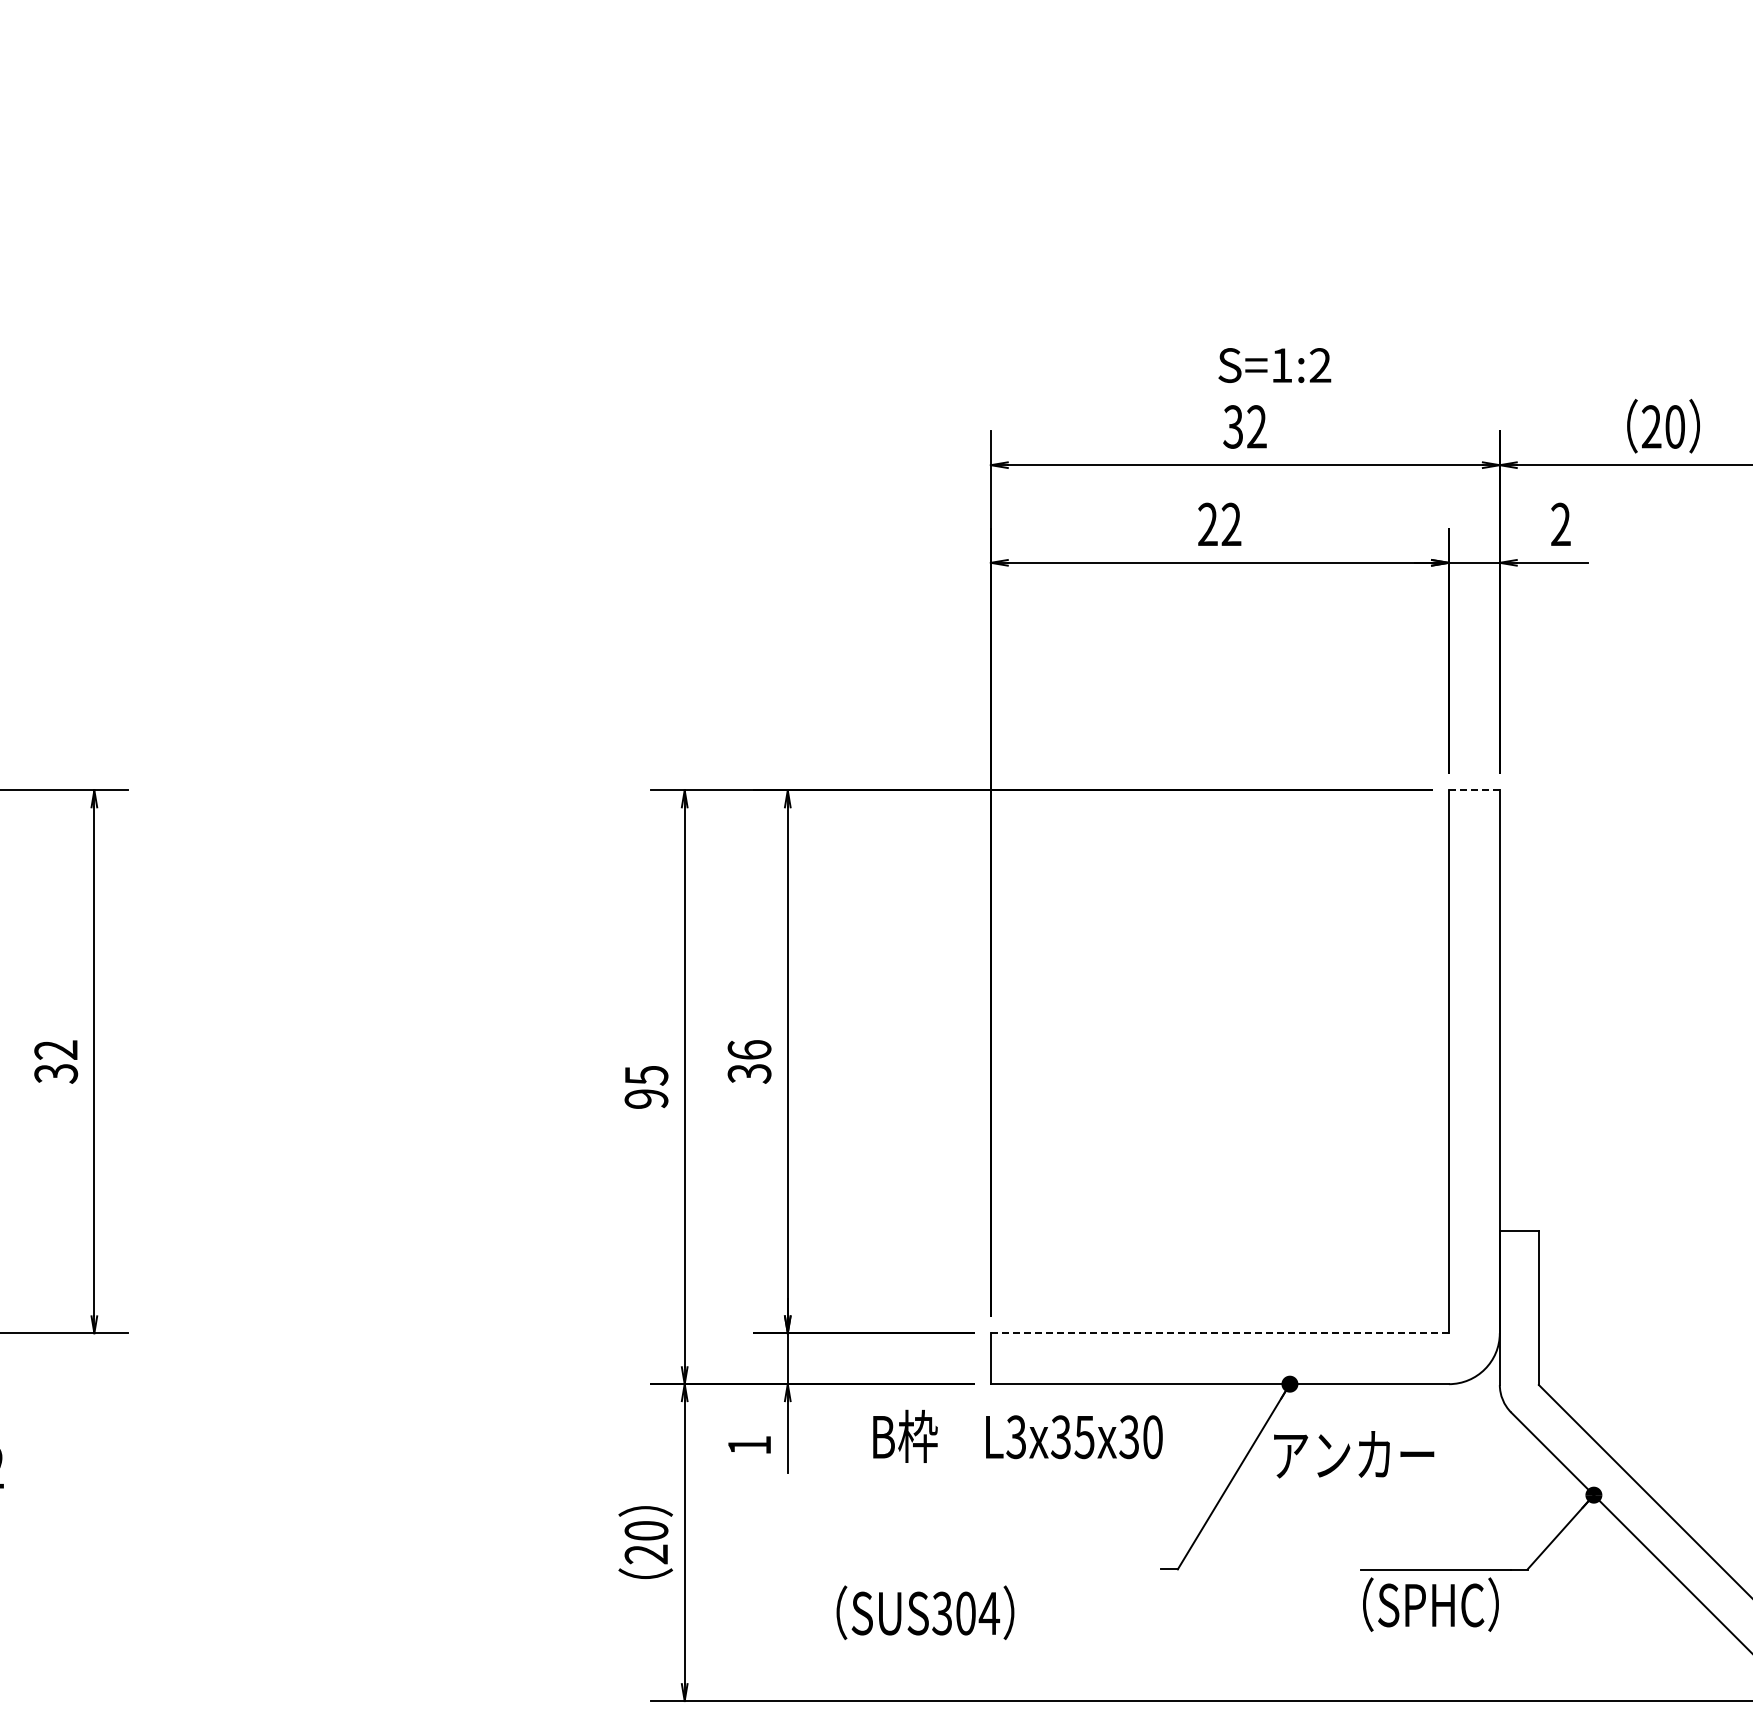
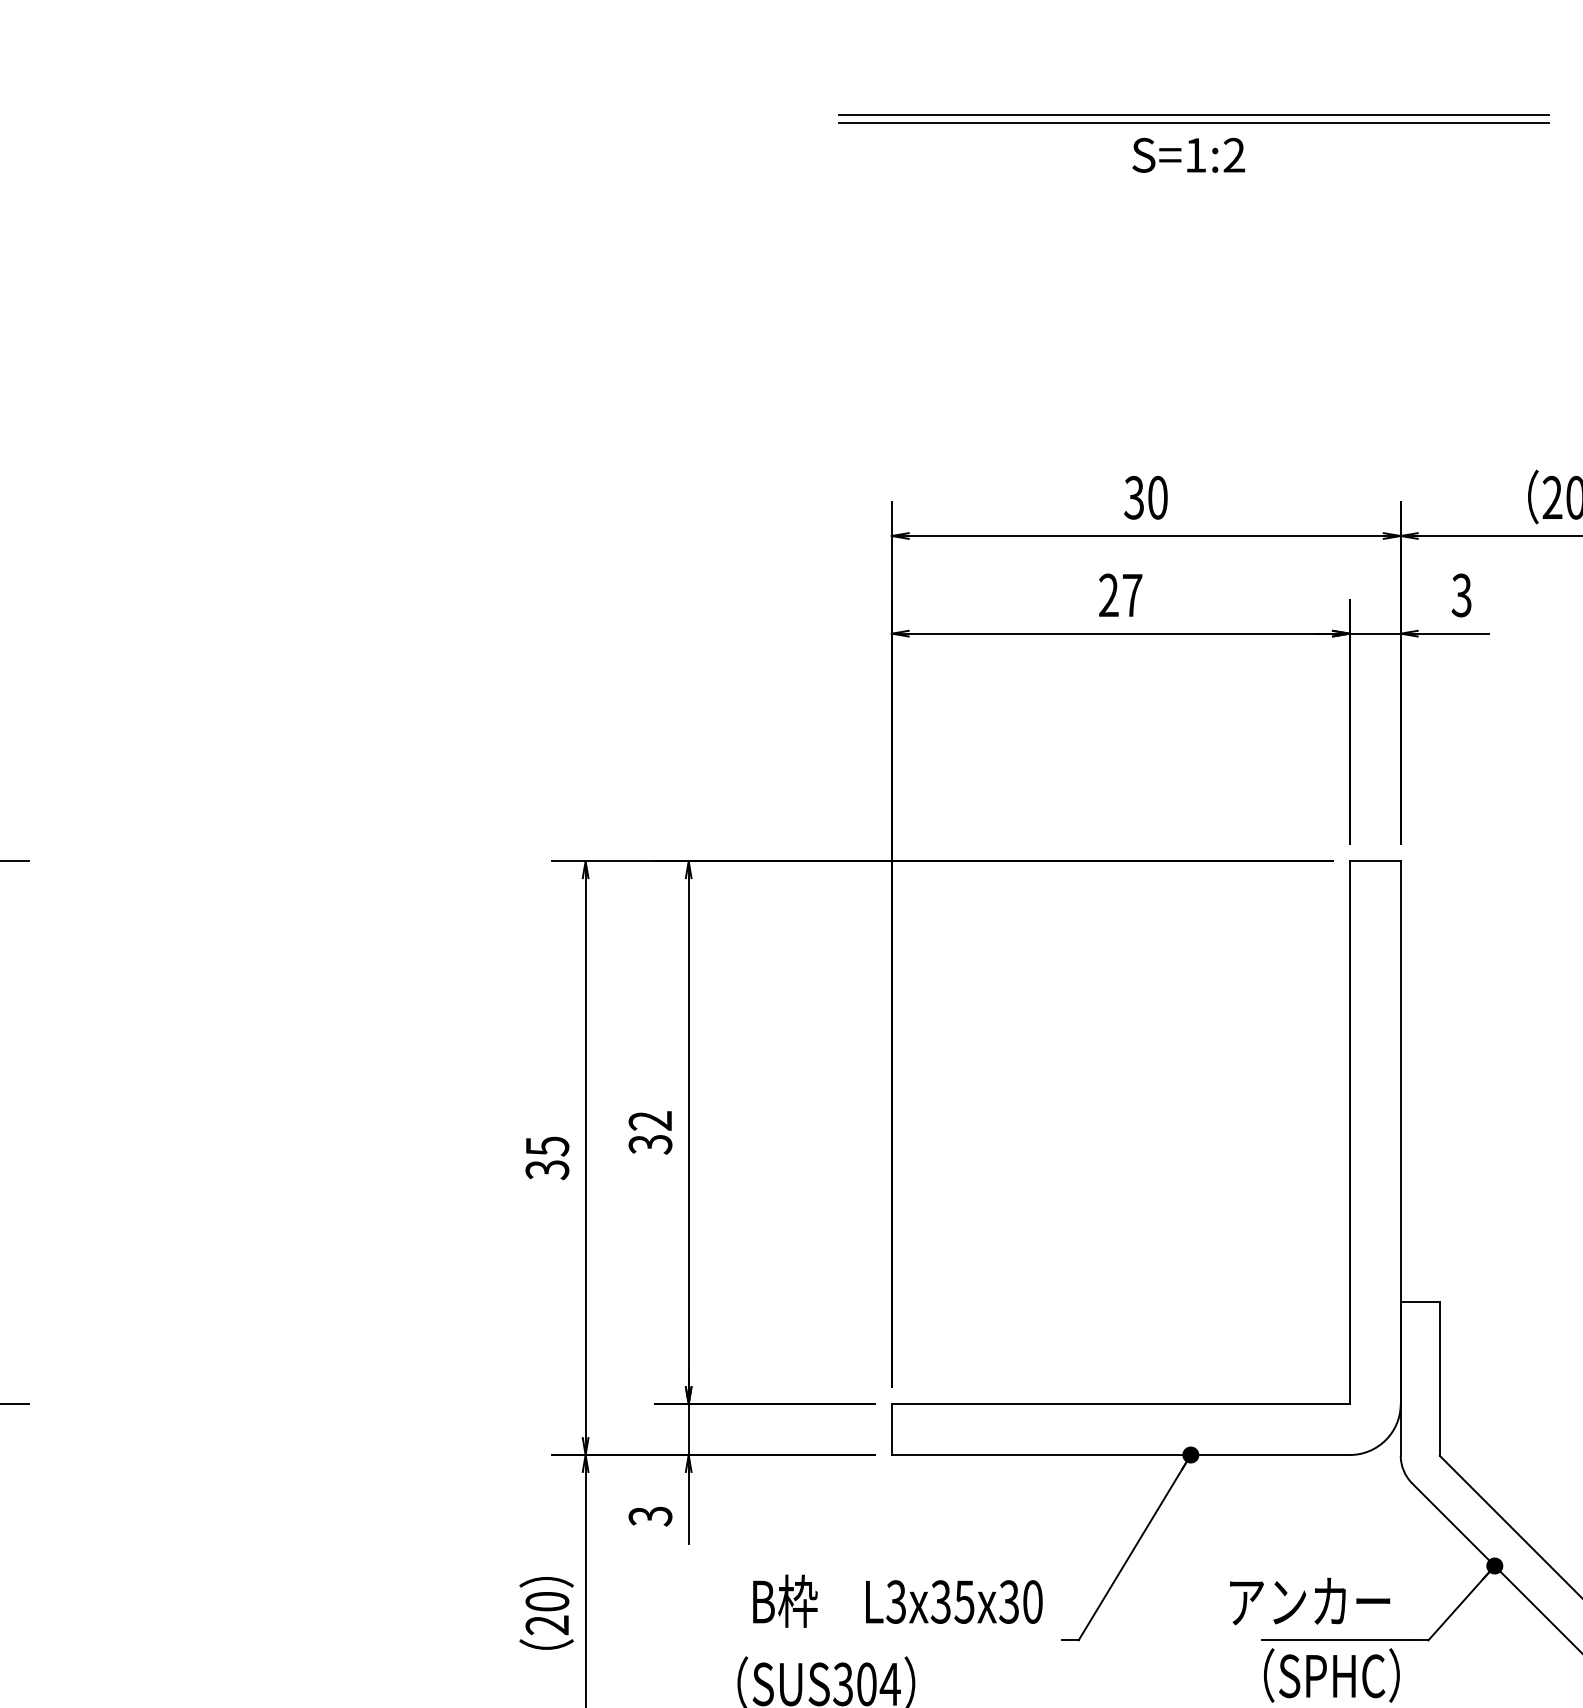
line: (1292, 43) -> (1193, 114), added
line: (1292, 52) -> (1193, 123), added
text: (1274, 365) -> (1188, 155), moved
text: (1256, 426) -> (1157, 497), 32 -> 30
text: (1231, 523) -> (1132, 594), 22 -> 27
text: (1560, 524) -> (1461, 595), 2 -> 3
line: (1474, 790) -> (1375, 861), dashed -> solid
text: (749, 1049) -> (650, 1120), 36 -> 32
text: (646, 1099) -> (547, 1170), 95 -> 35
line: (1220, 1333) -> (1121, 1404), dashed -> solid
text: (1017, 1435) -> (897, 1600), moved
text: (749, 1445) -> (650, 1516), 1 -> 3
text: (1354, 1454) -> (1310, 1601), moved

